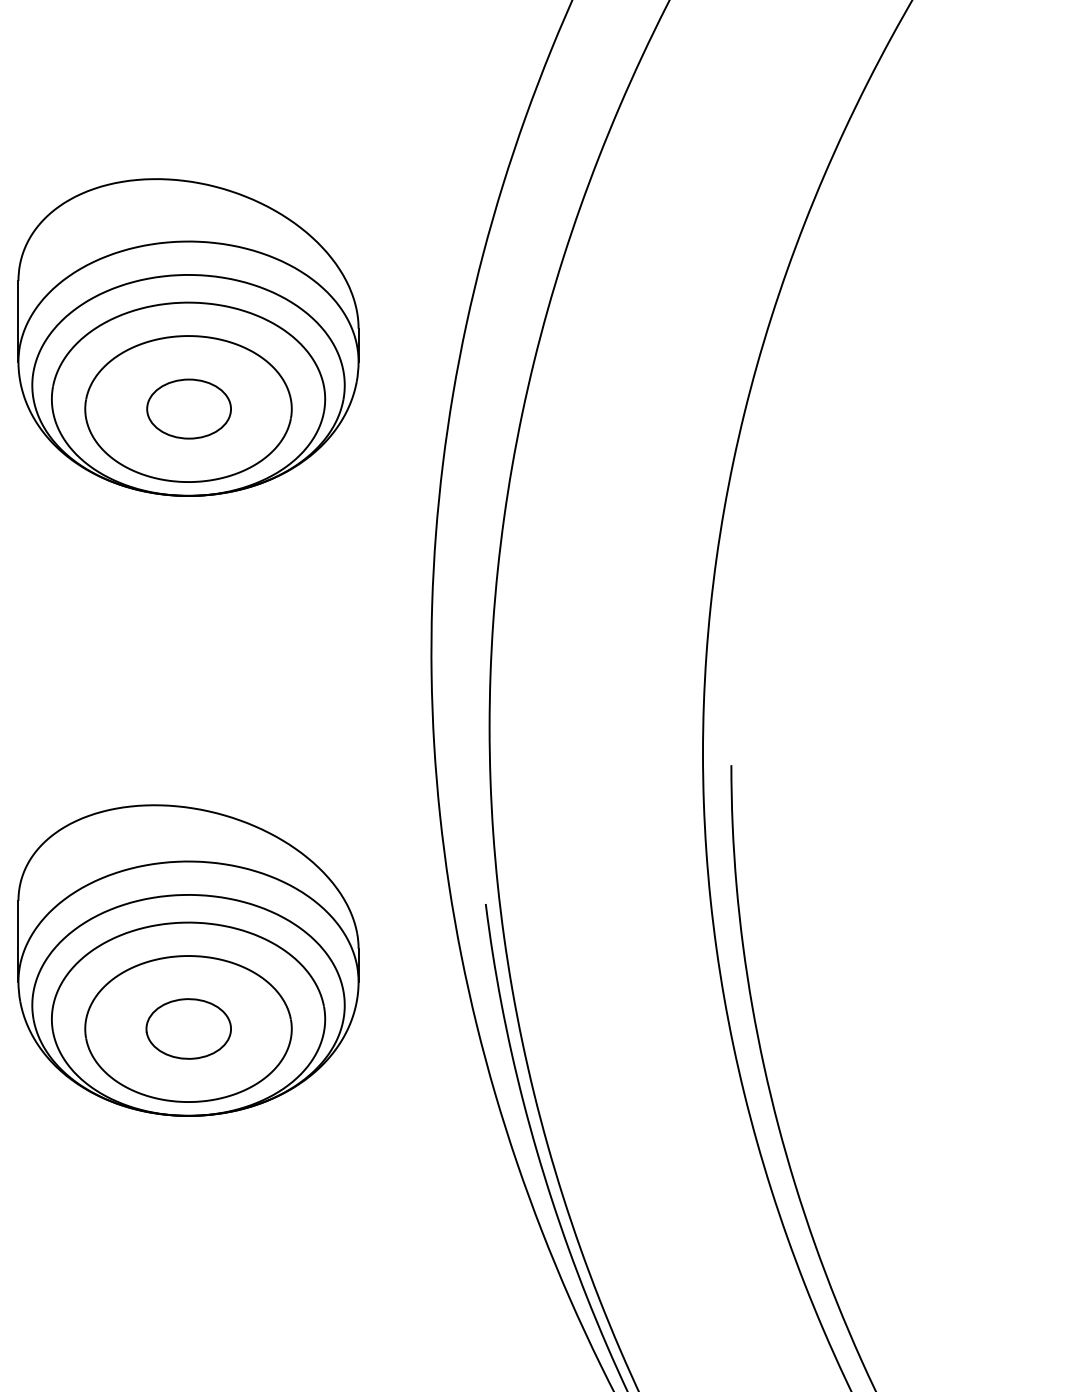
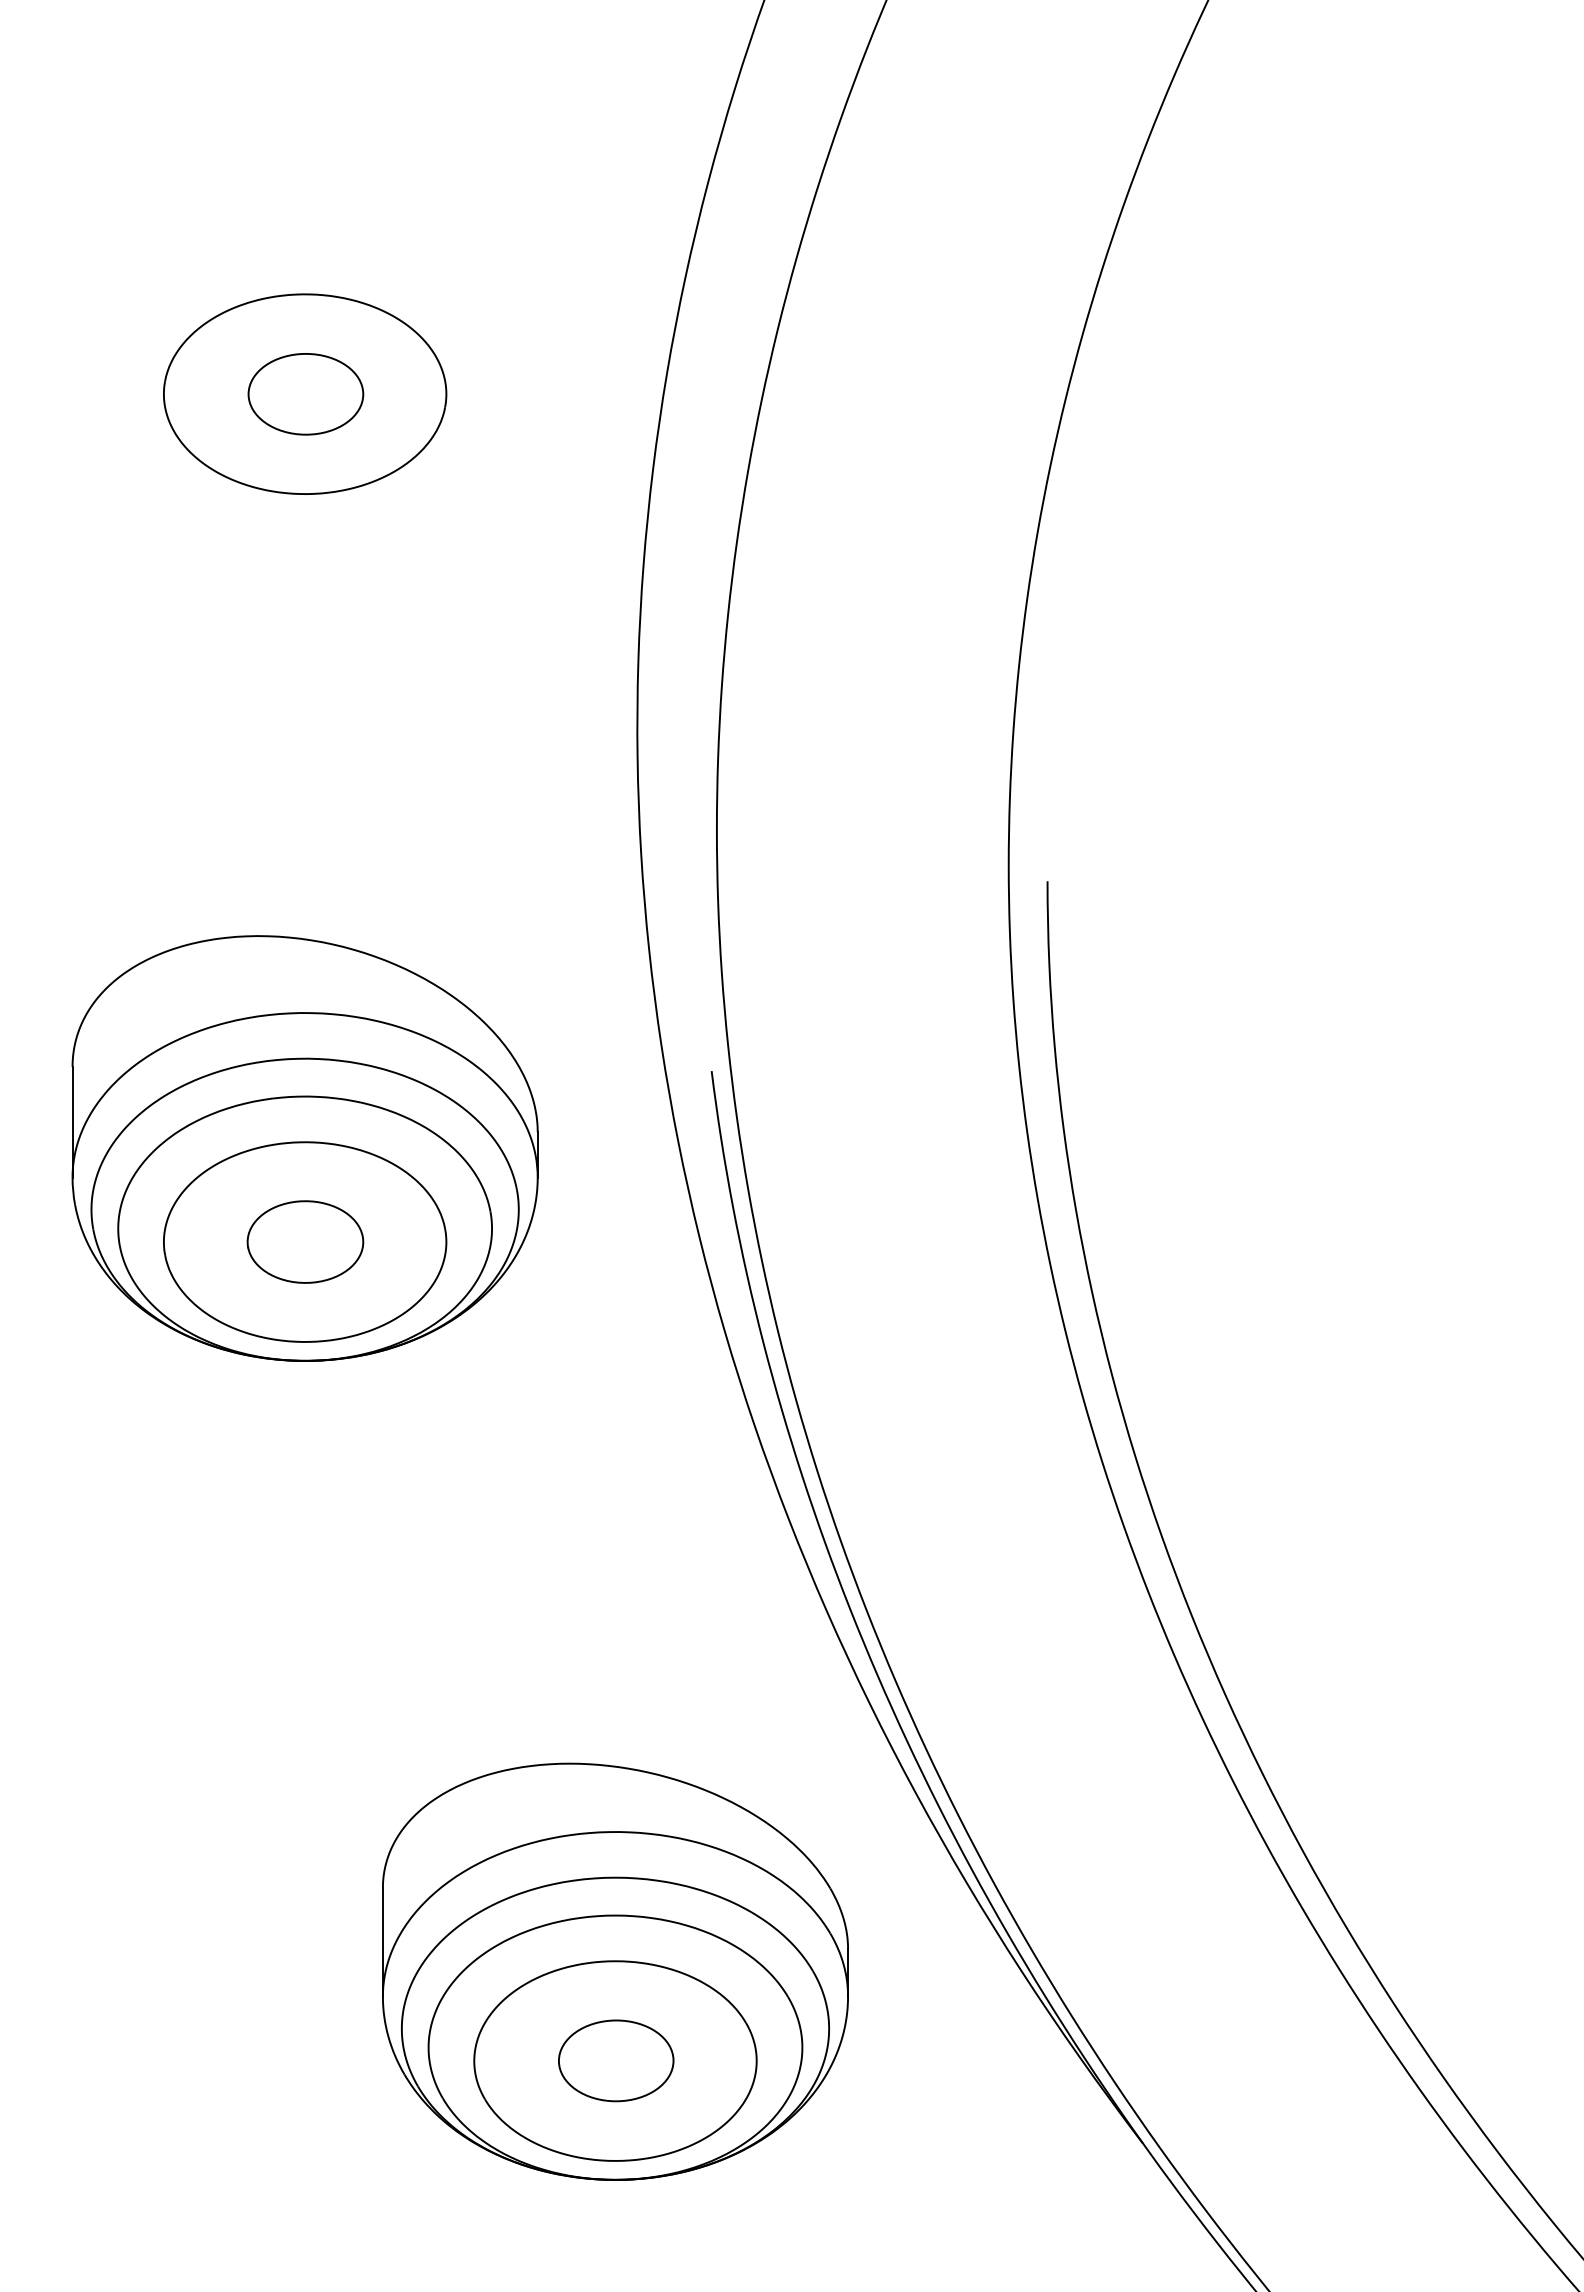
part: (188, 336) -> (304, 295), removed

